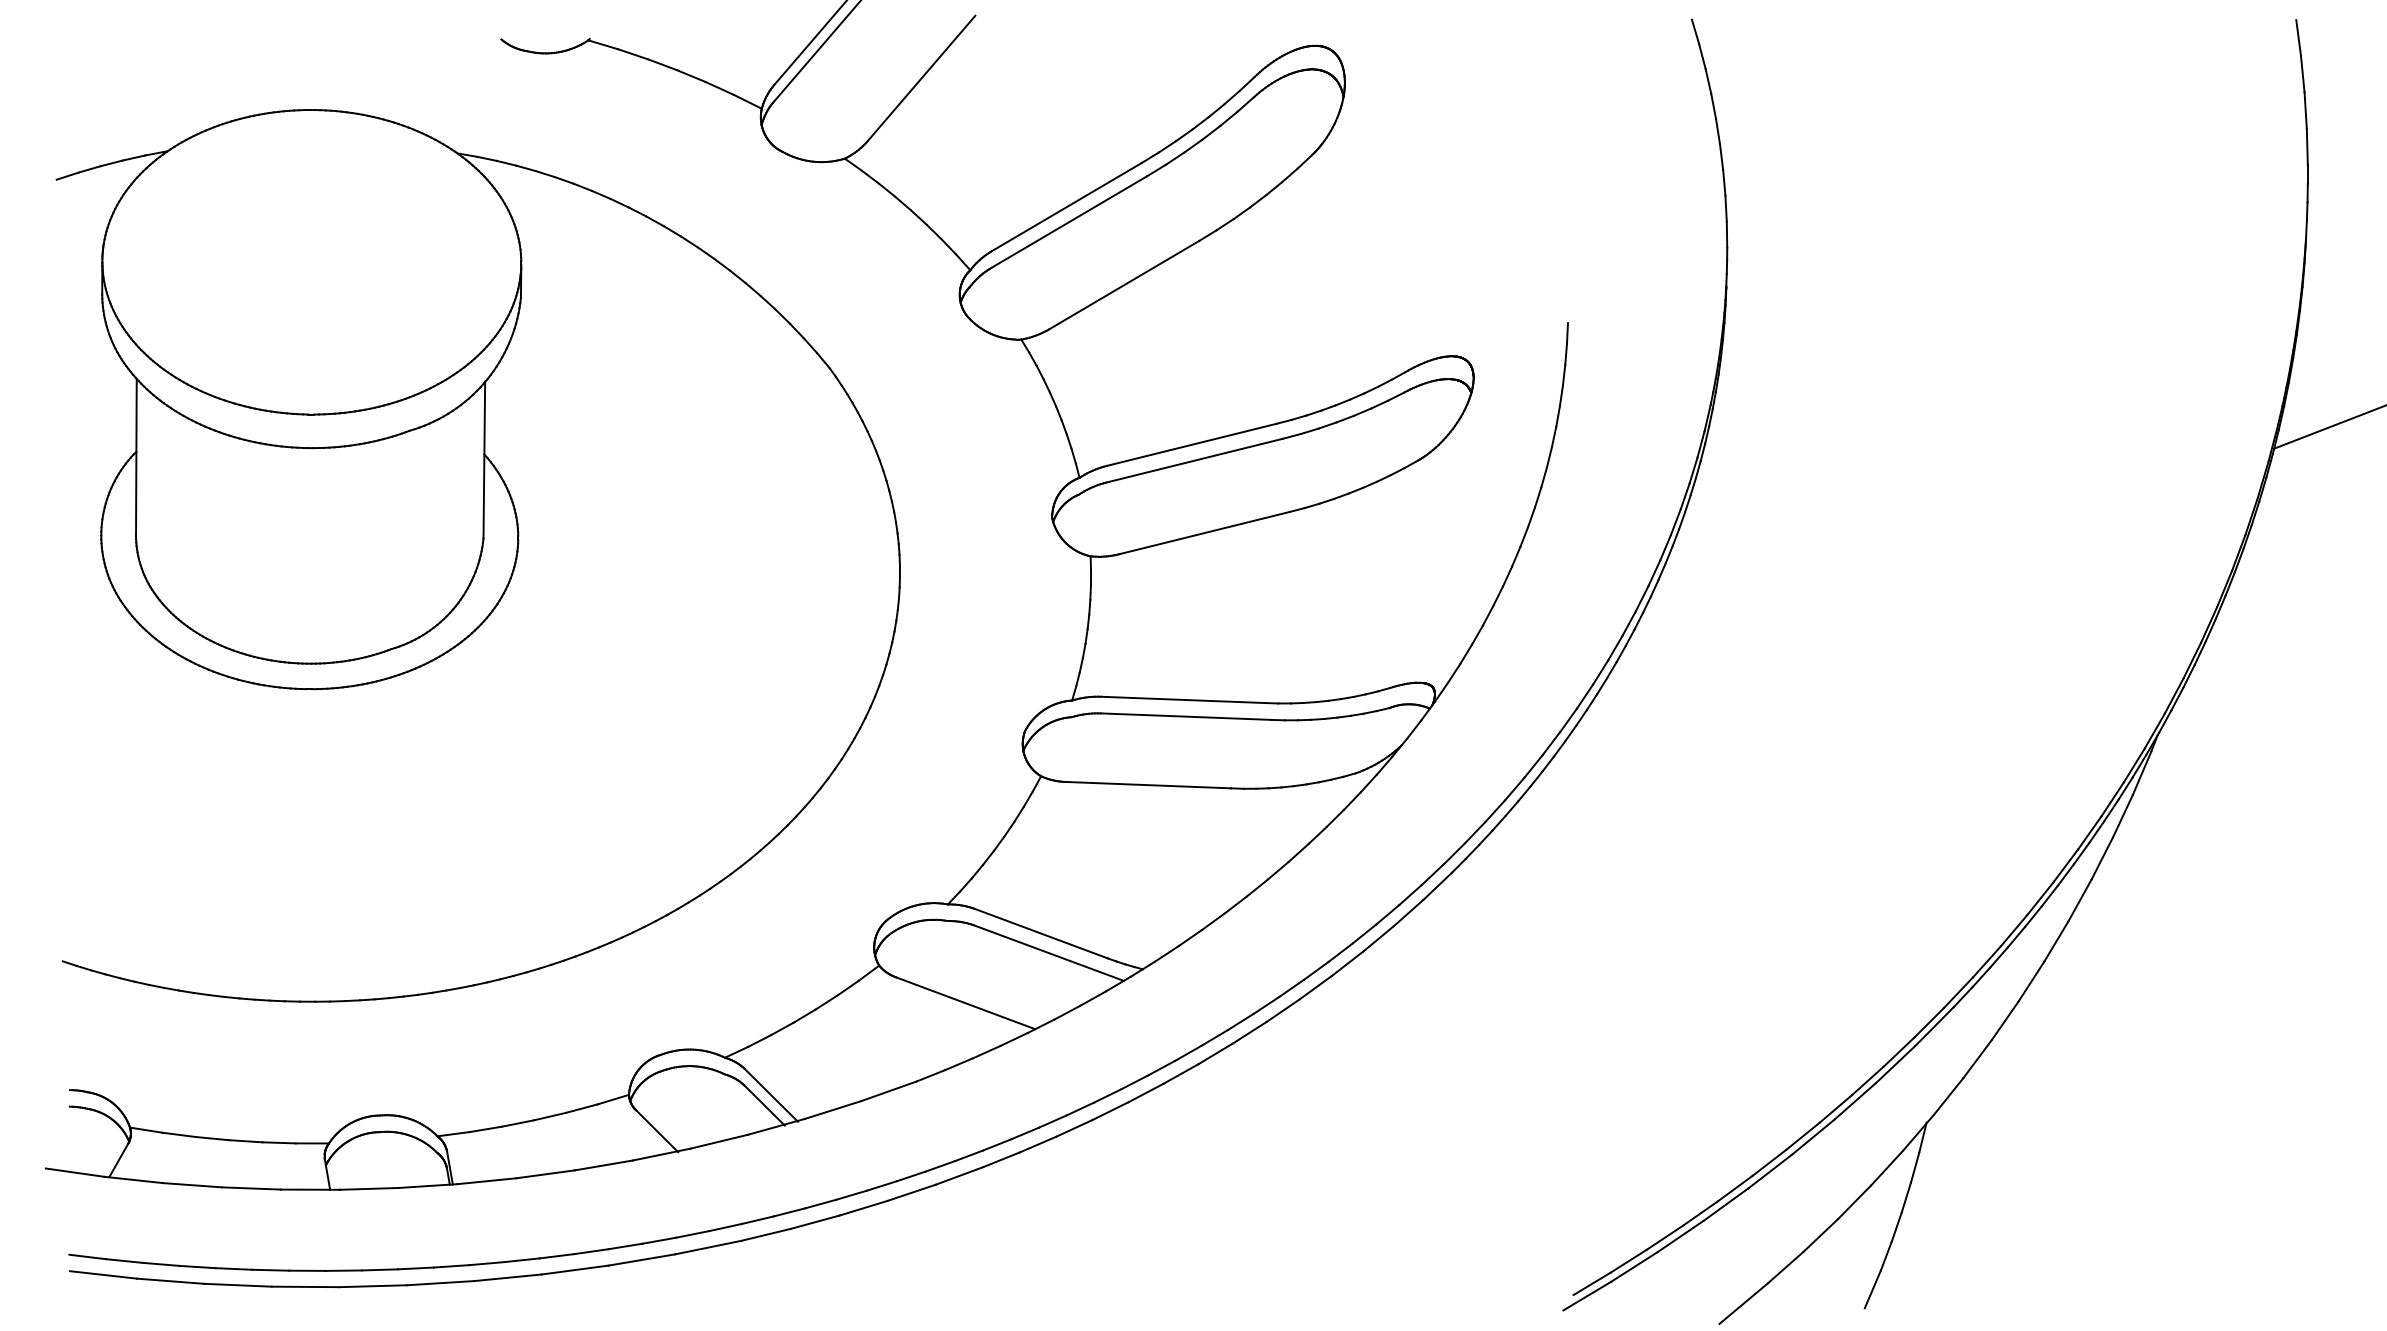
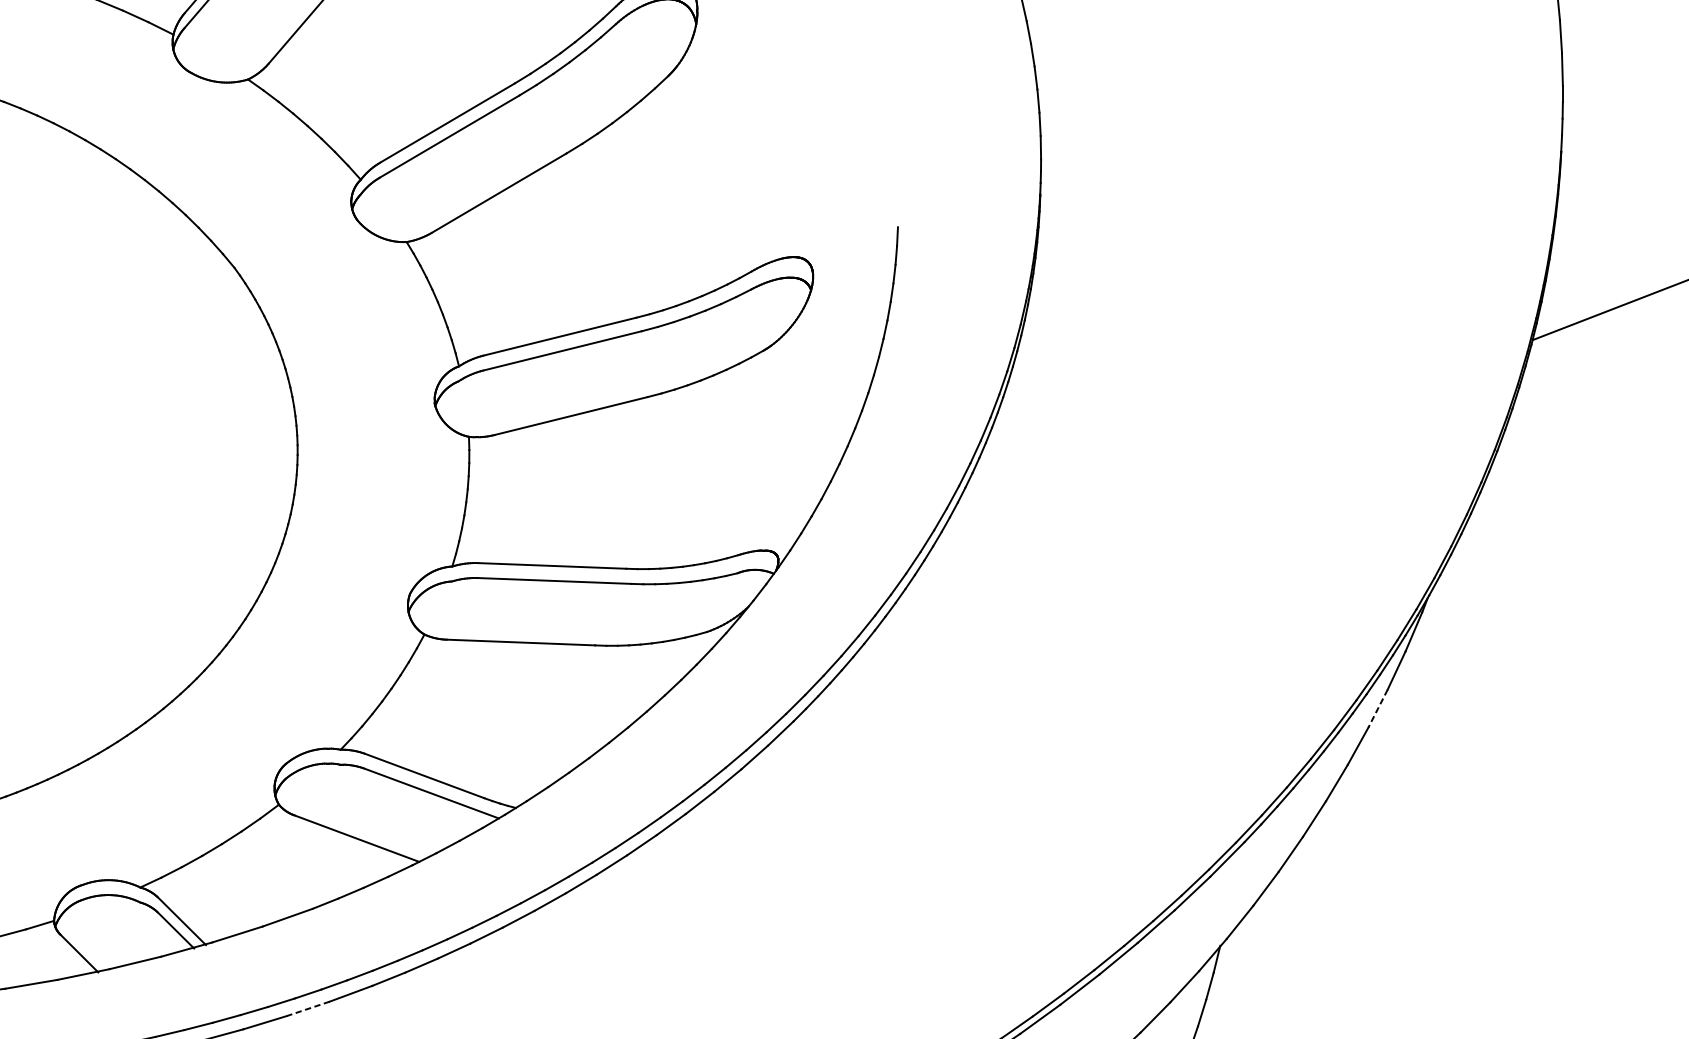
line: (2102, 858) -> (1378, 708), solid -> dashed
line: (911, 1192) -> (307, 1008), solid -> dashed

